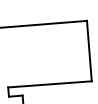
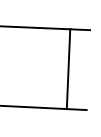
line: (88, 50) -> (67, 68), moved

